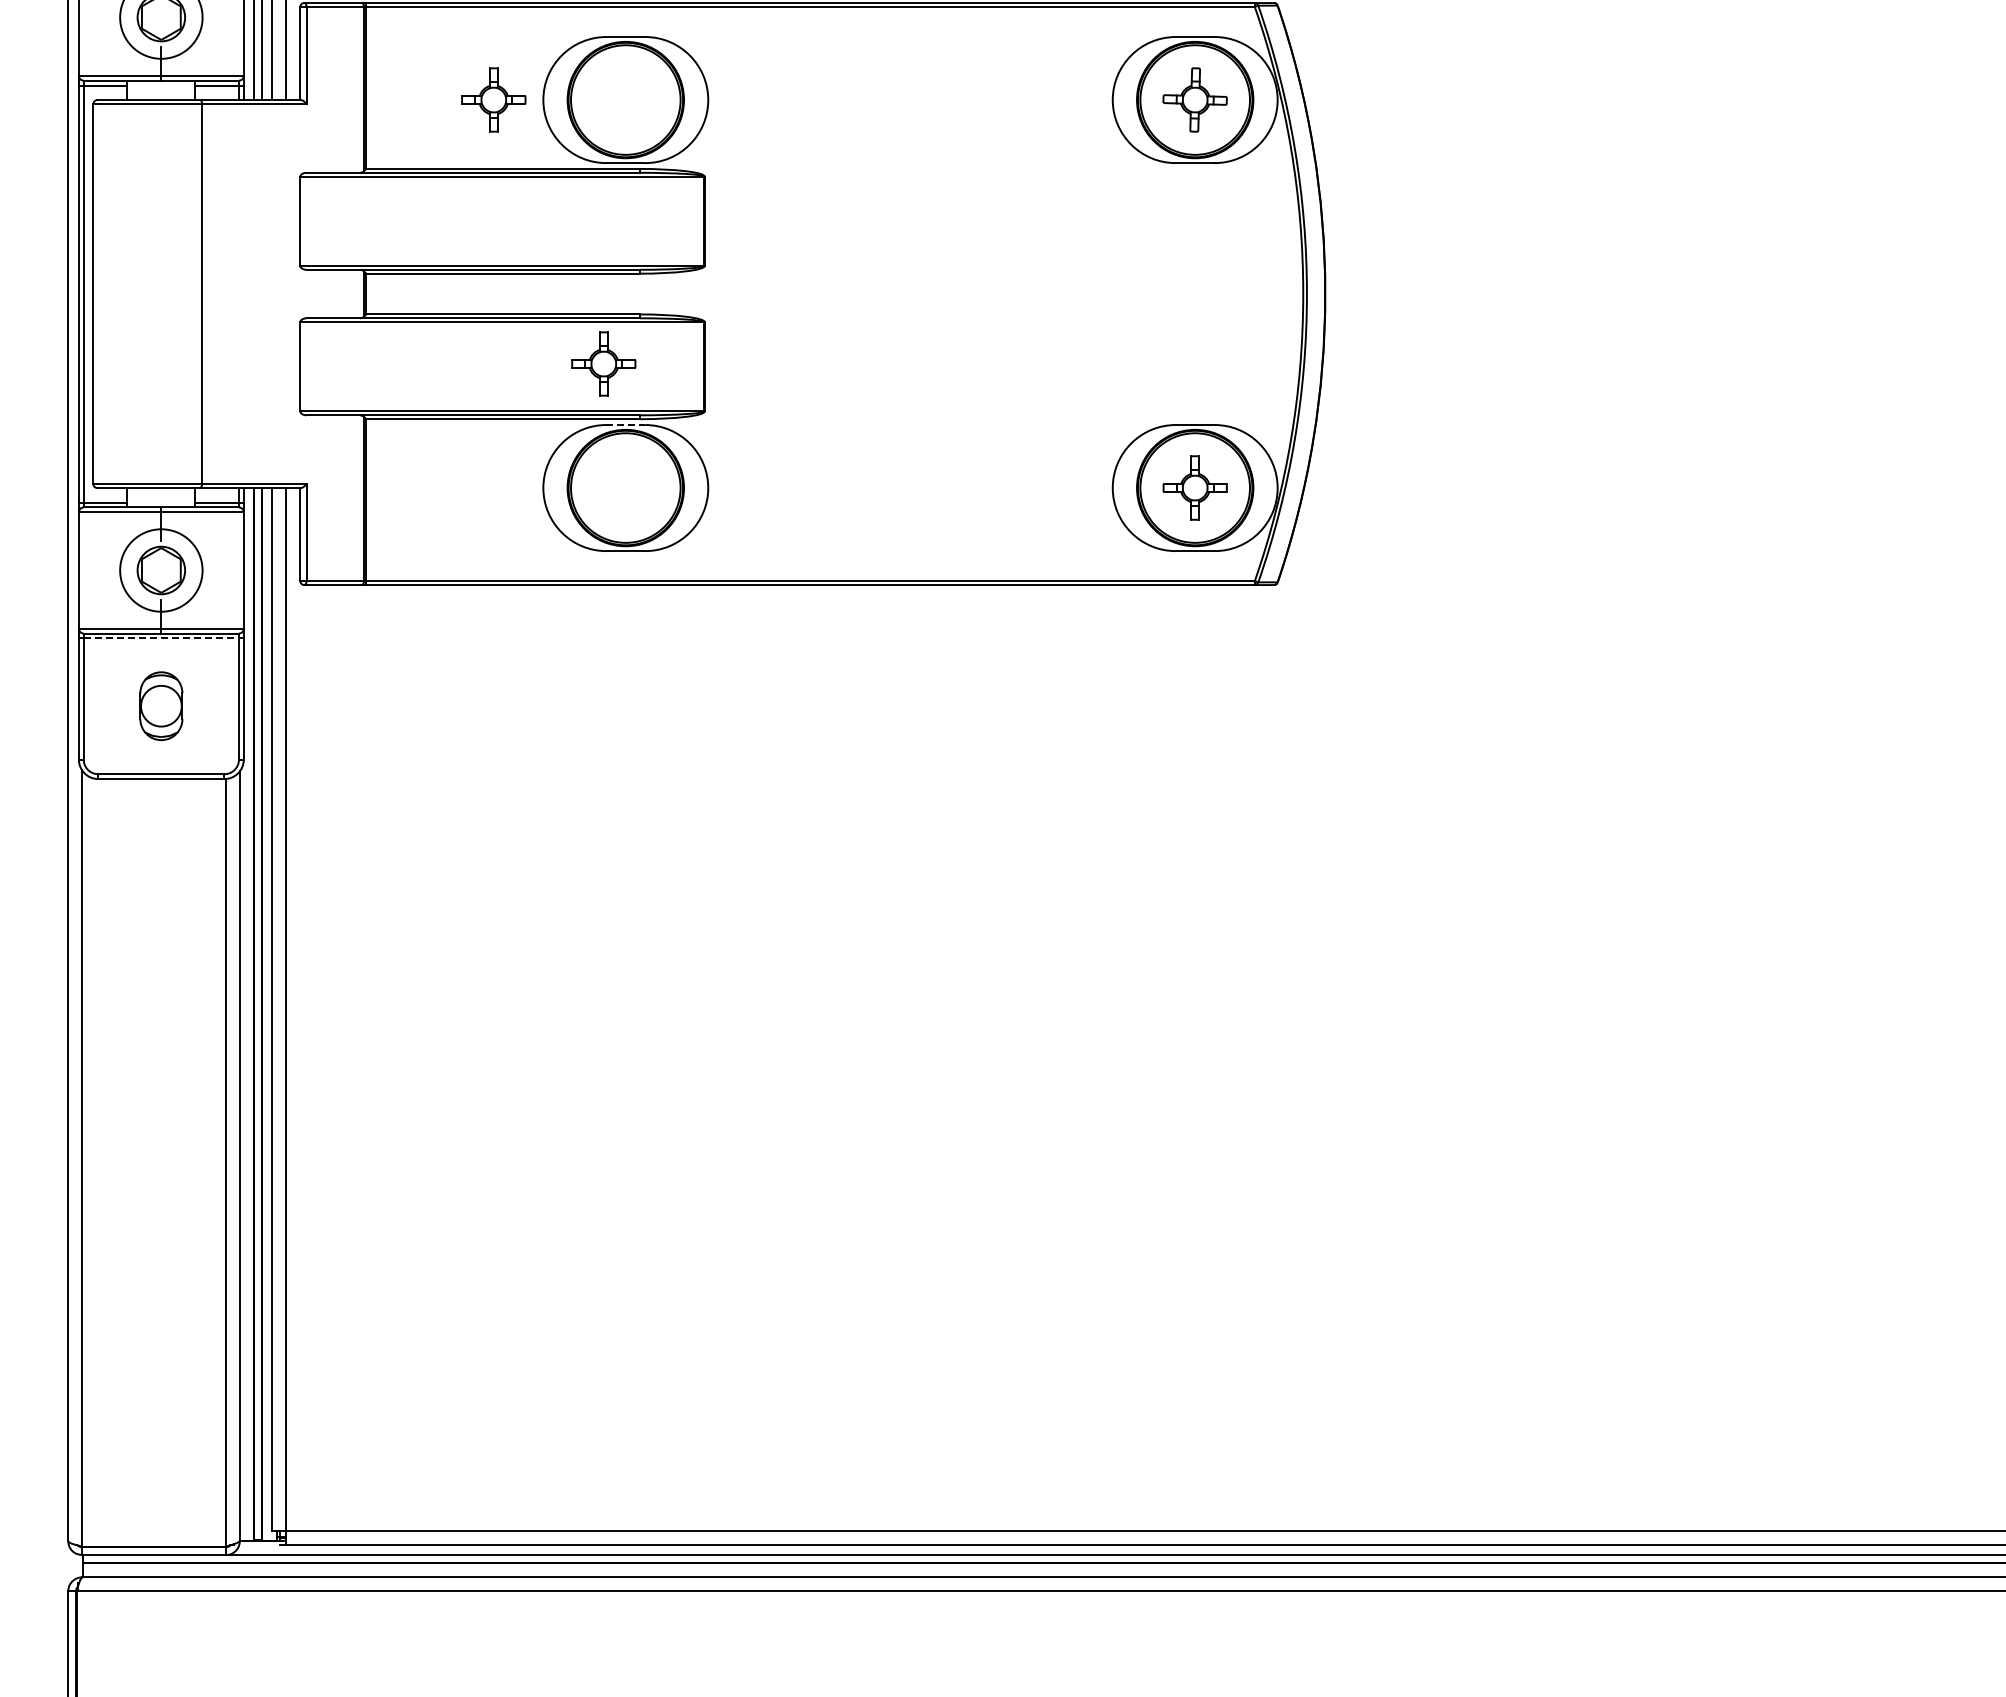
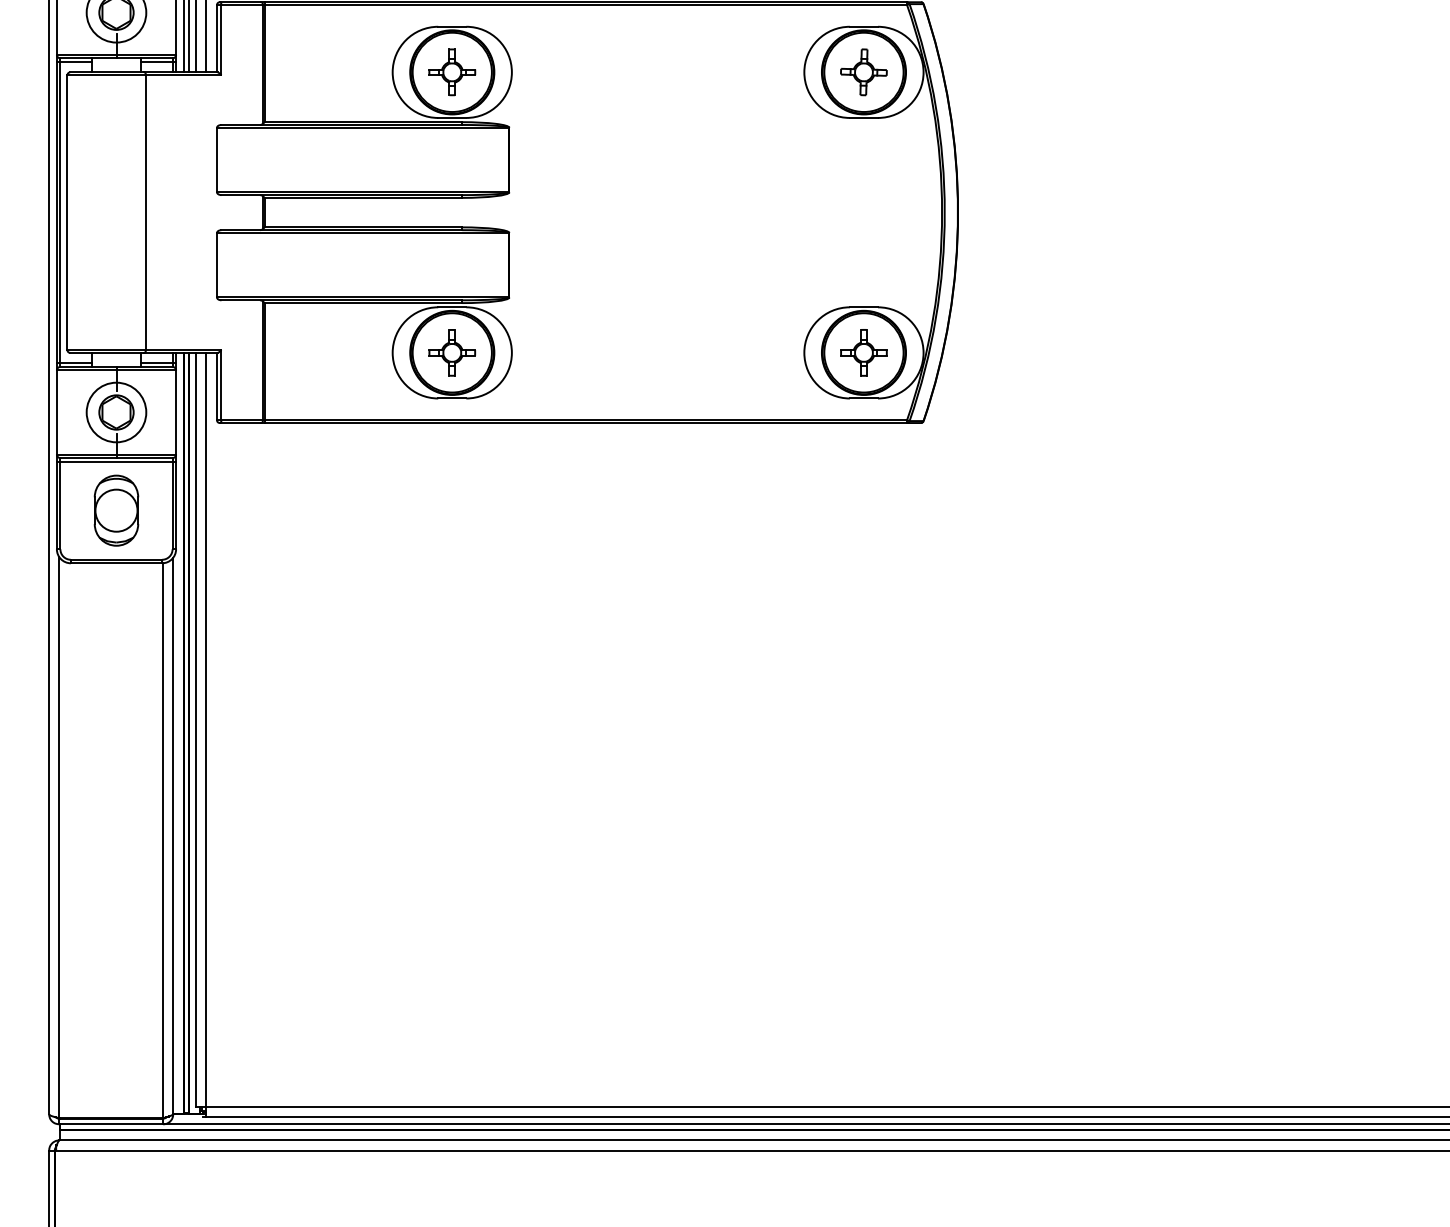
part: (493, 99) -> (452, 71), moved
part: (603, 363) -> (452, 352), moved
line: (626, 425) -> (452, 307), dashed -> solid
line: (161, 638) -> (116, 461), dashed -> solid
part: (161, 705) -> (116, 510), size x1.43

